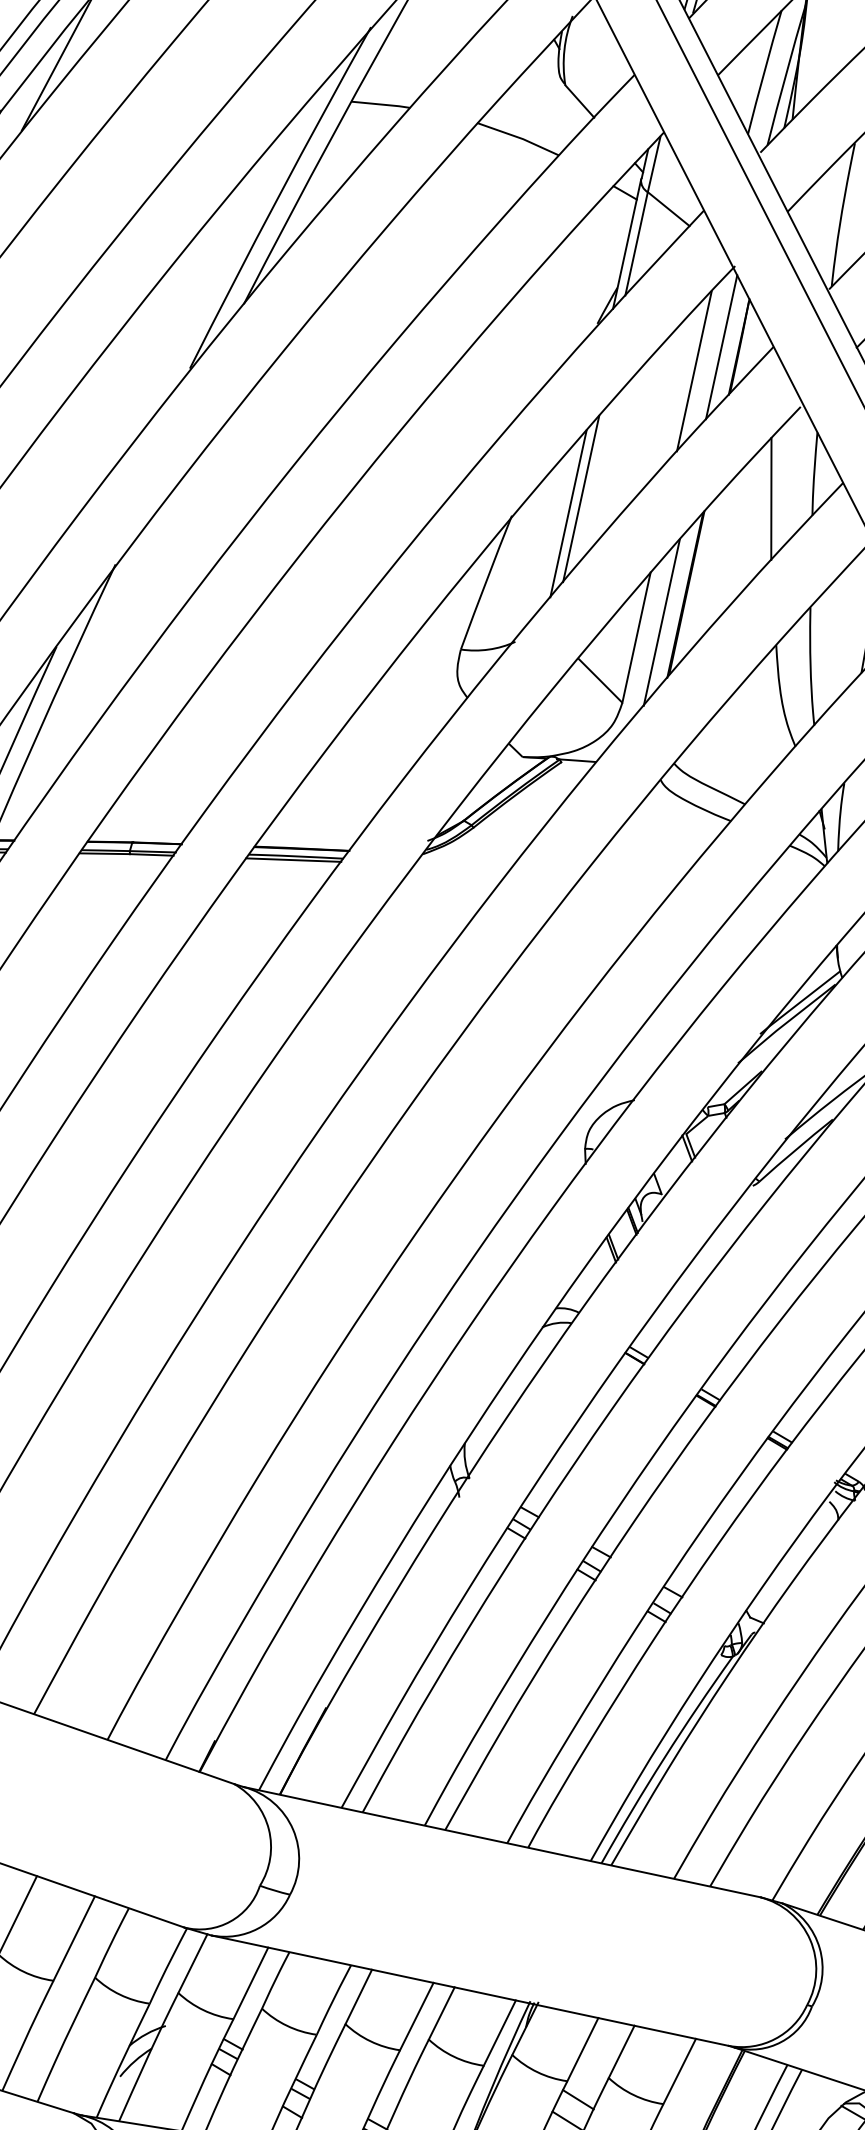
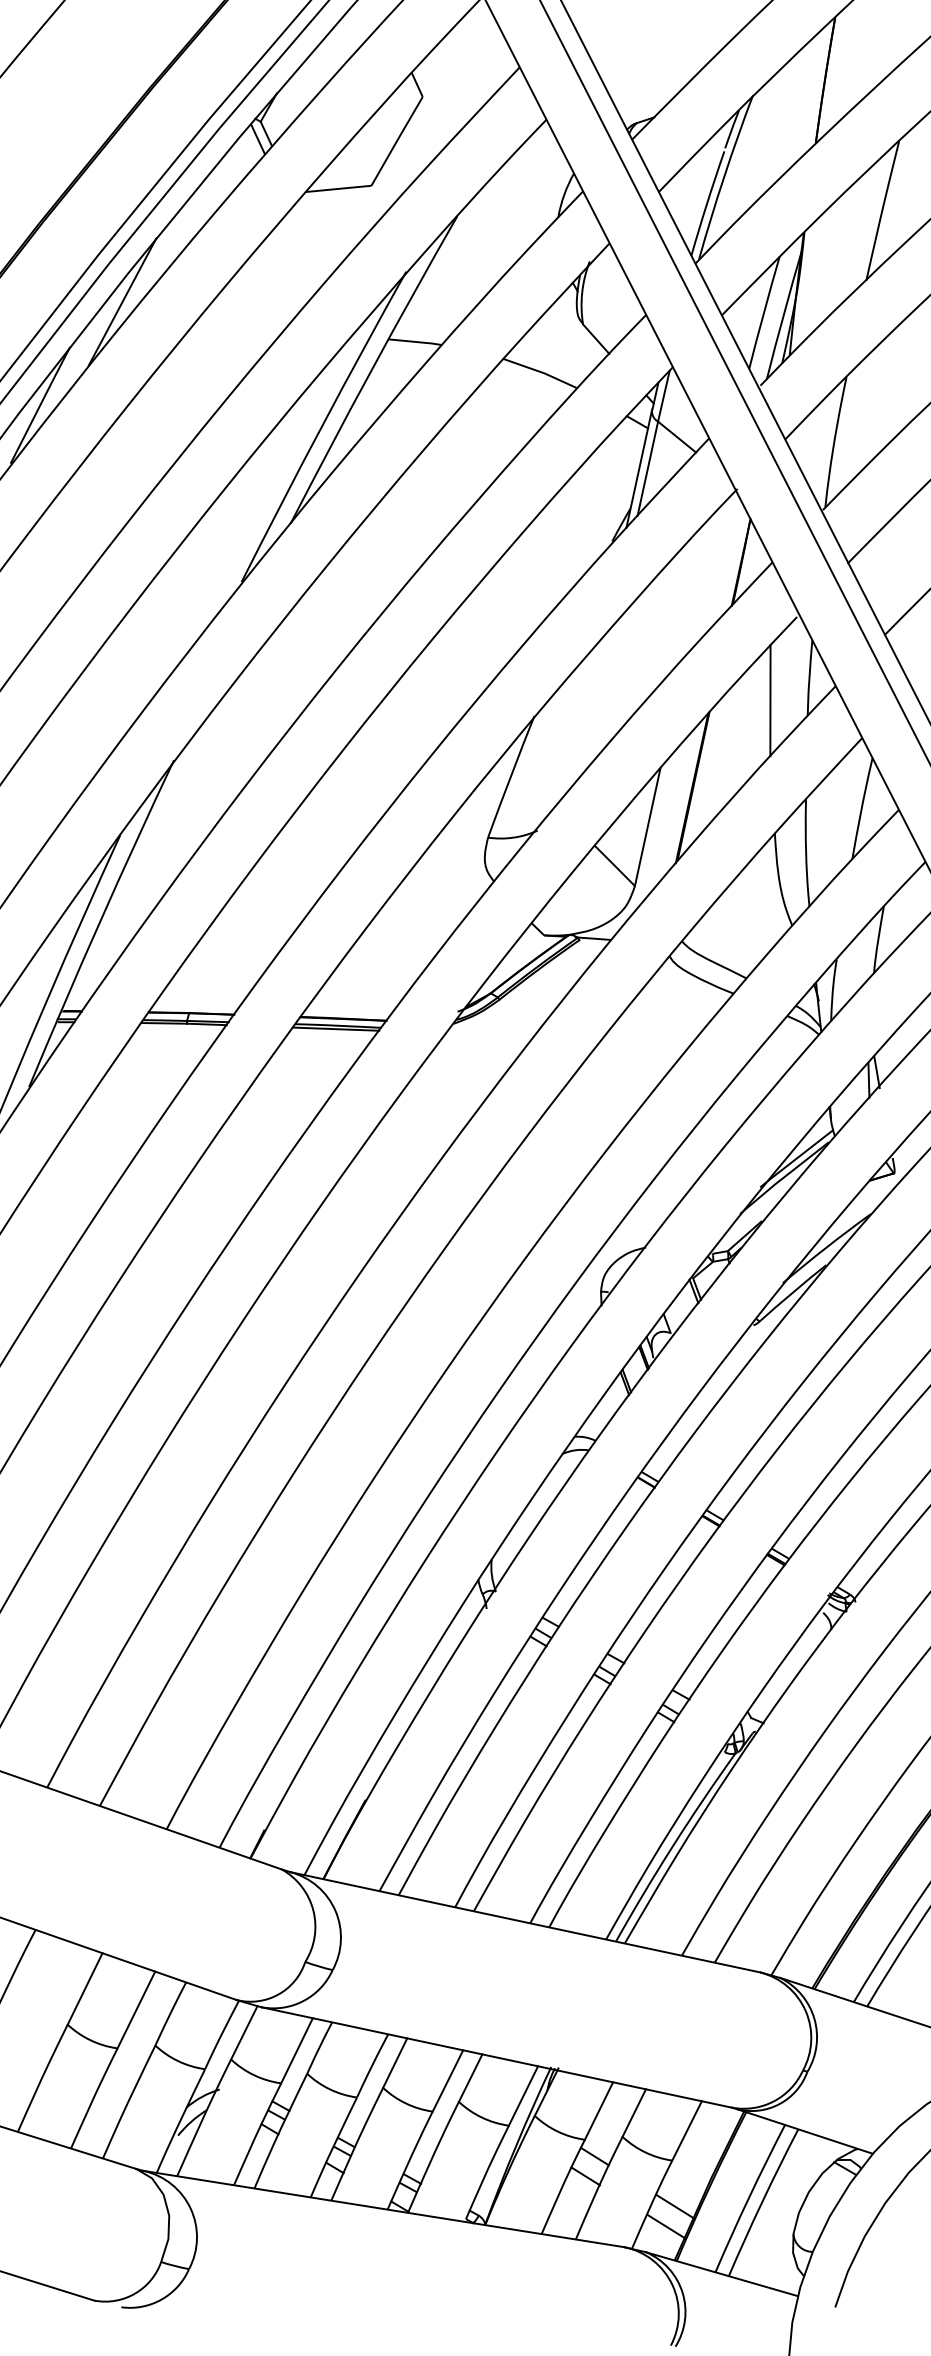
line: (721, 347) -> (725, 562), removed
line: (694, 371) -> (700, 584), removed
line: (581, 498) -> (597, 700), removed
line: (568, 514) -> (585, 714), removed
line: (661, 621) -> (670, 812), removed

